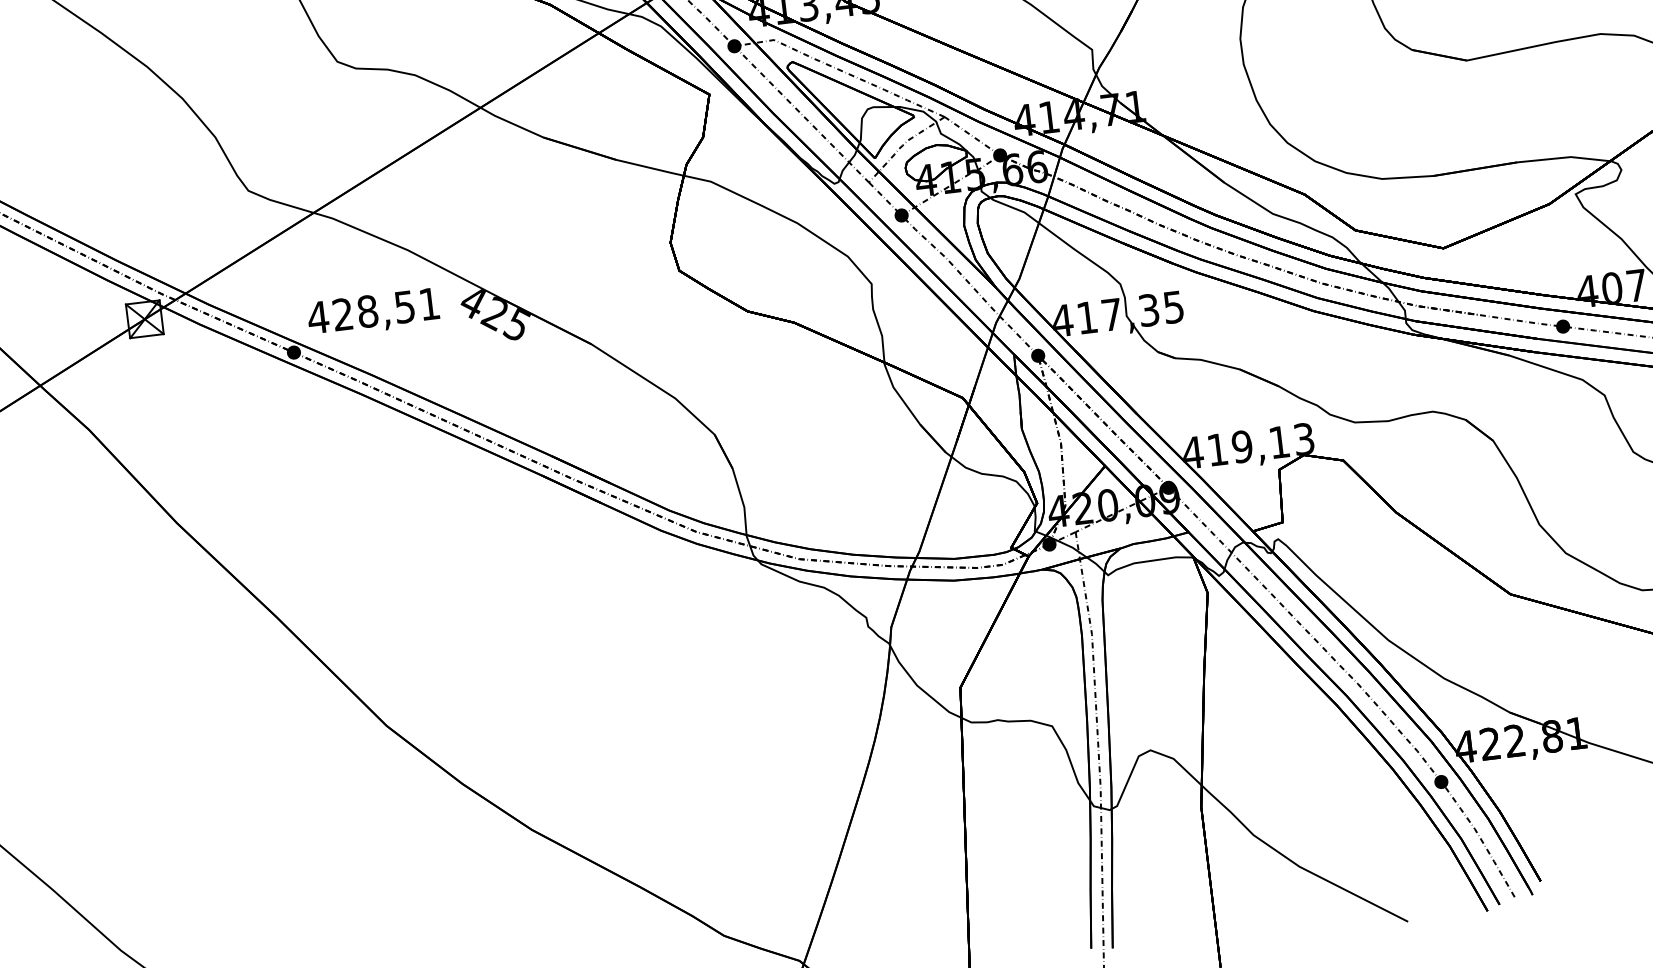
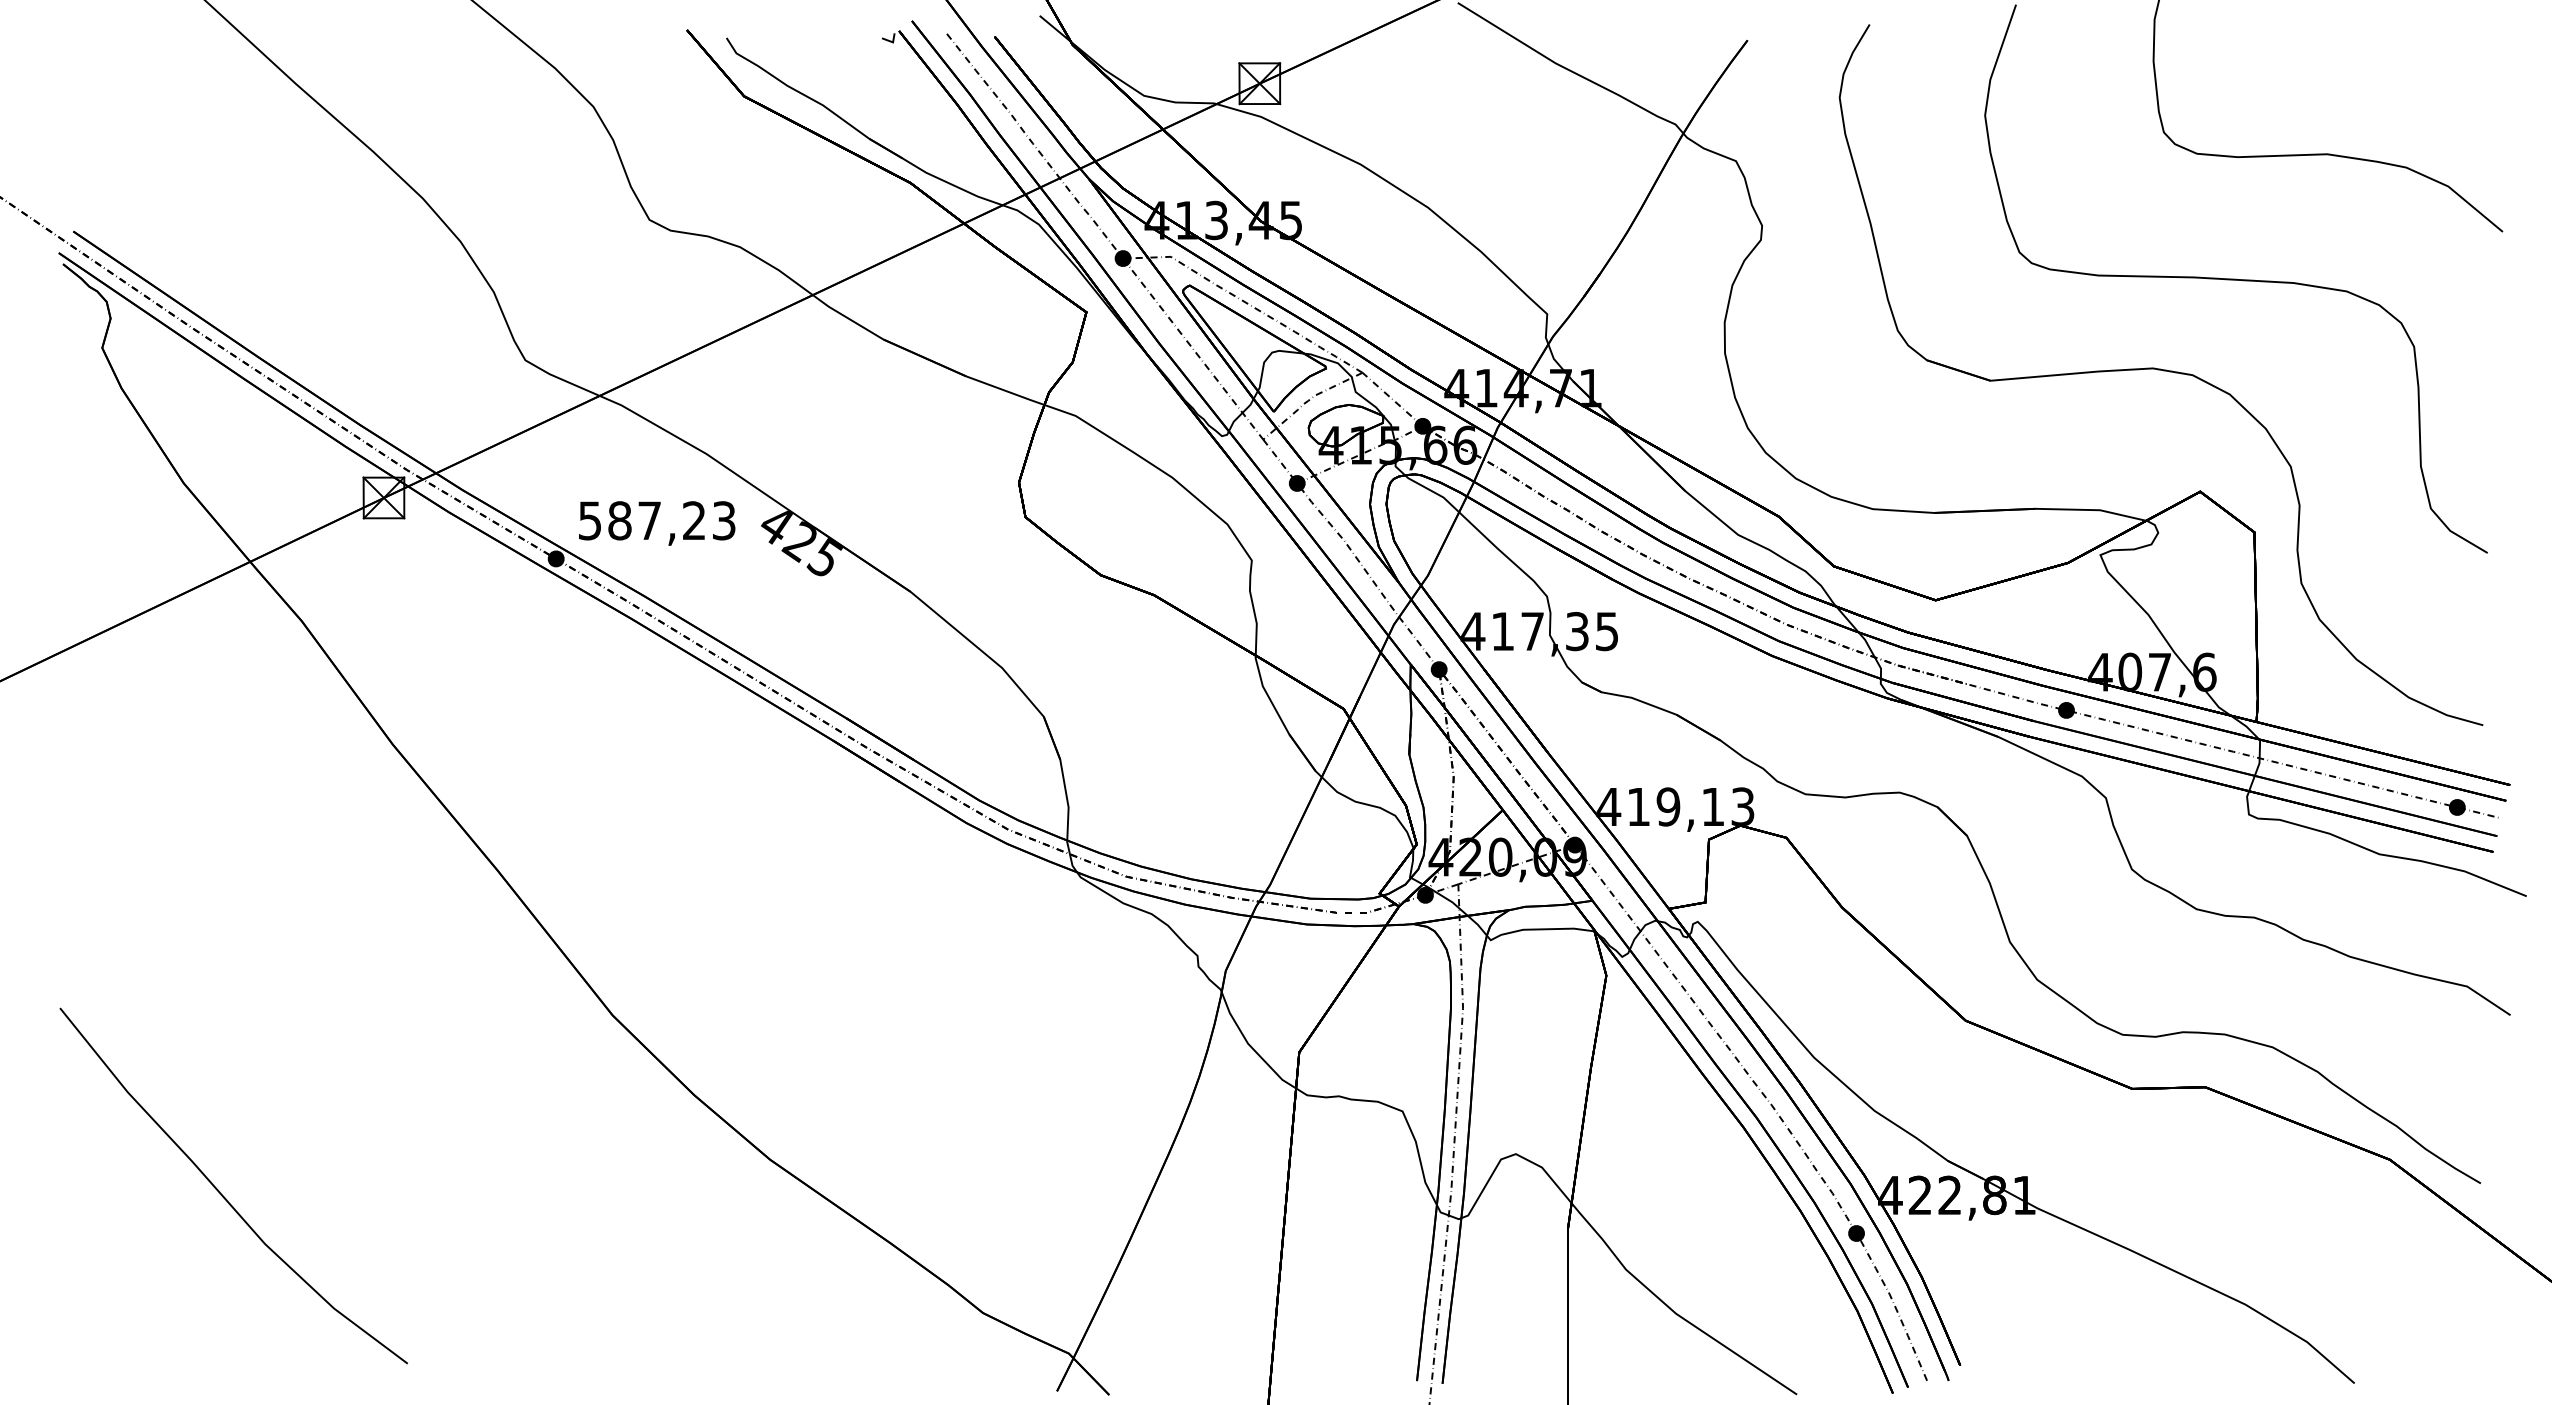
text: (373, 310) -> (656, 520), 428,51 -> 587,23

